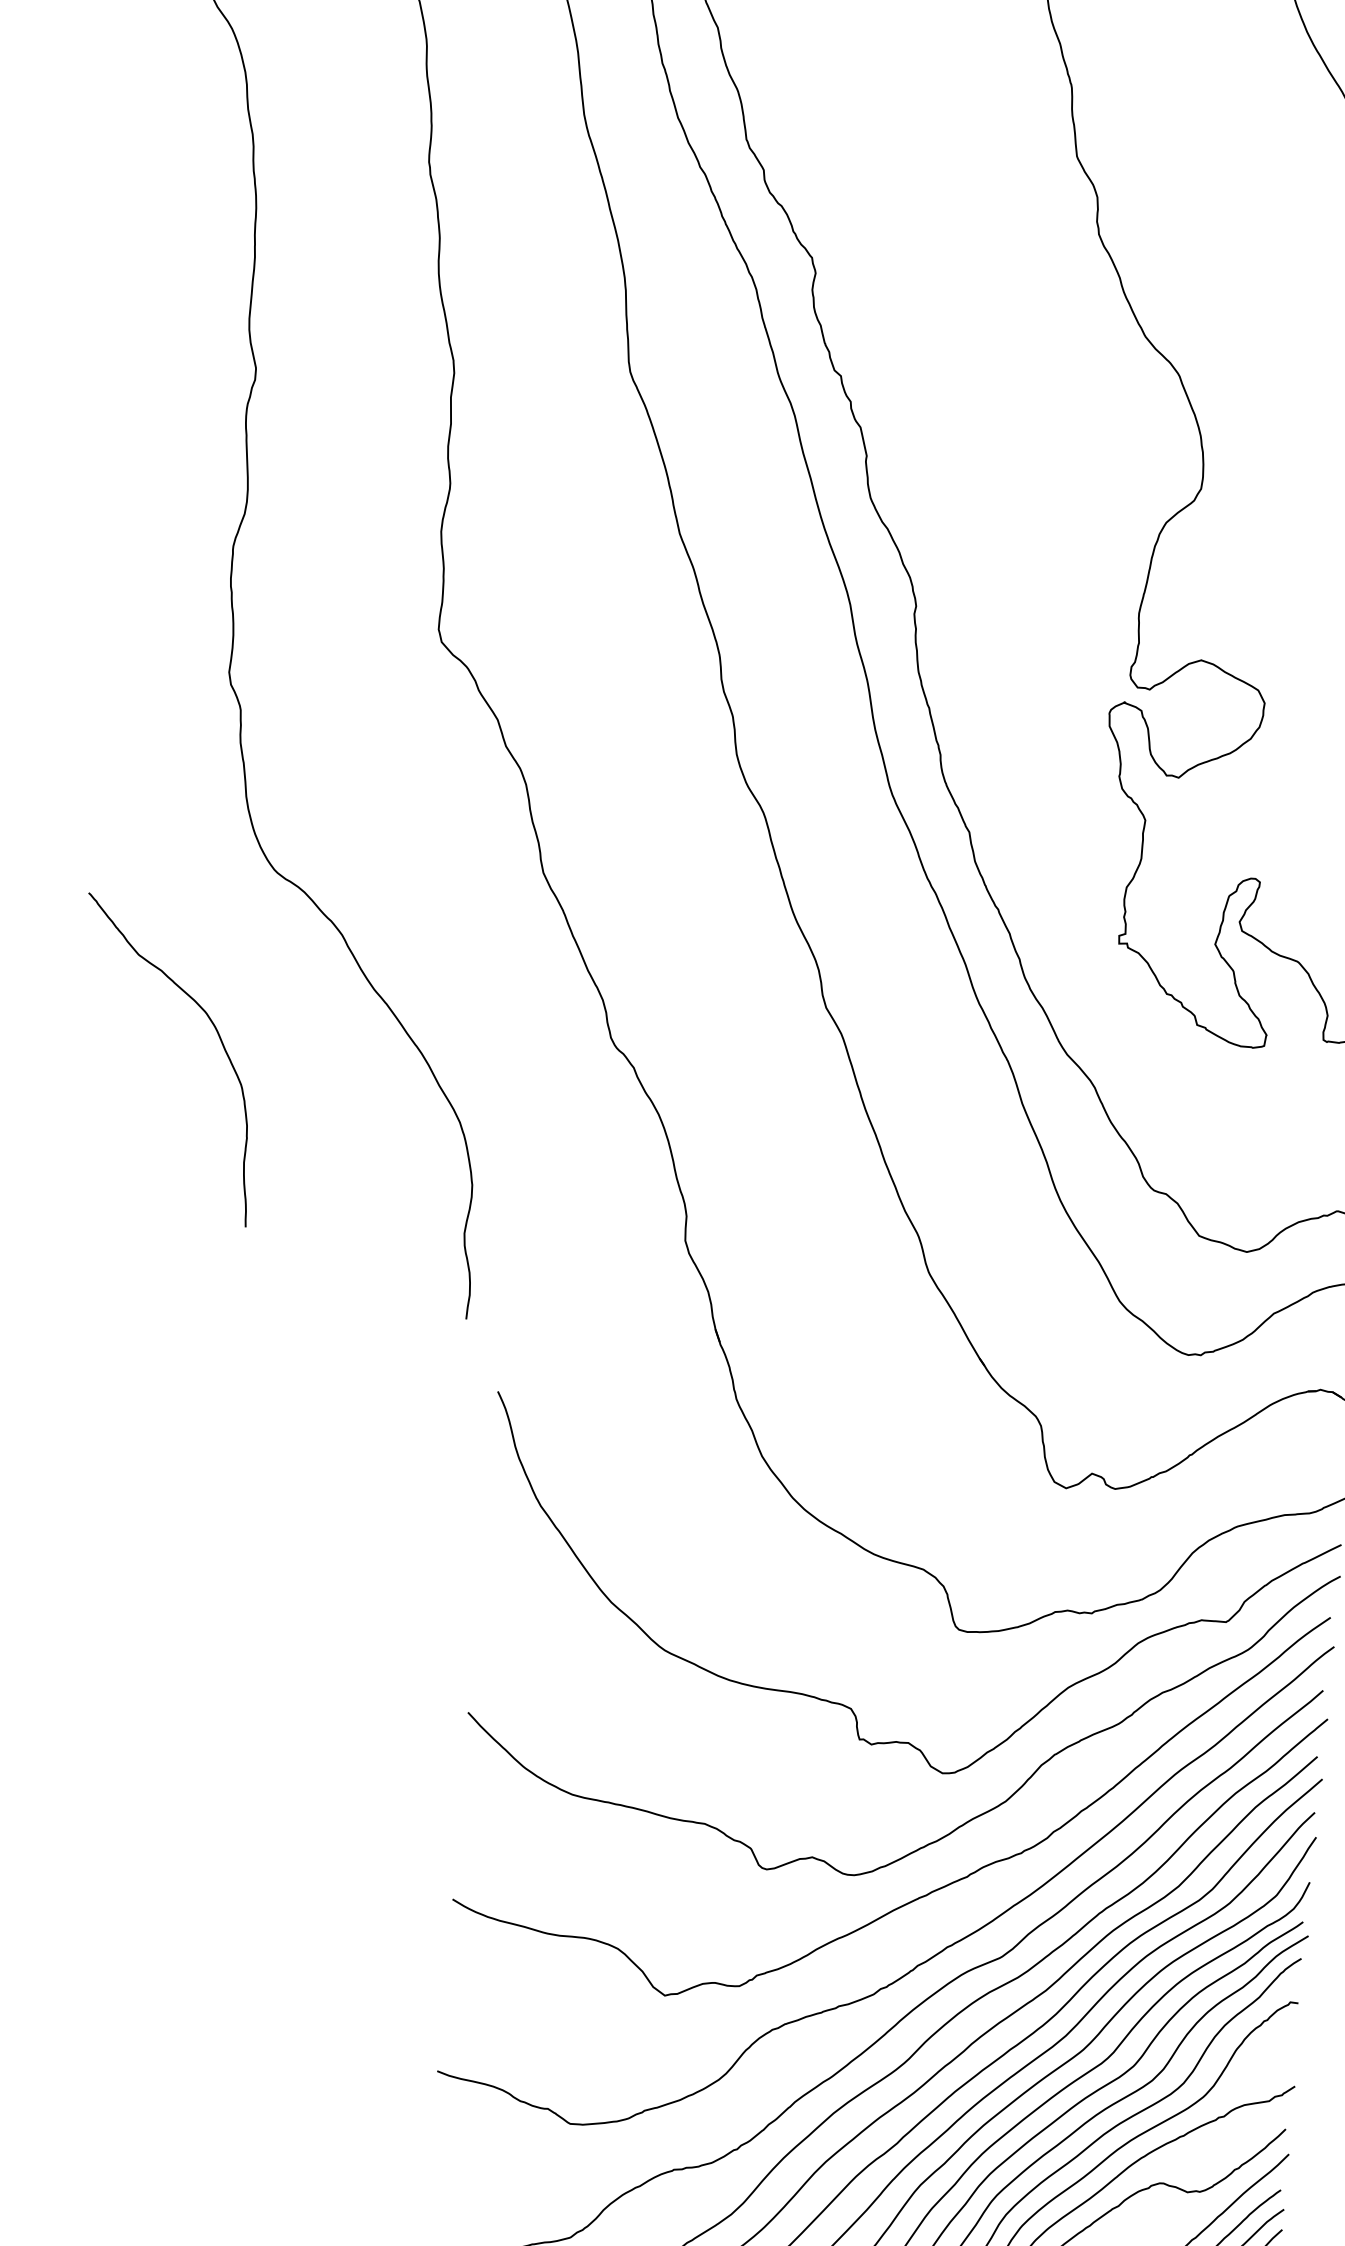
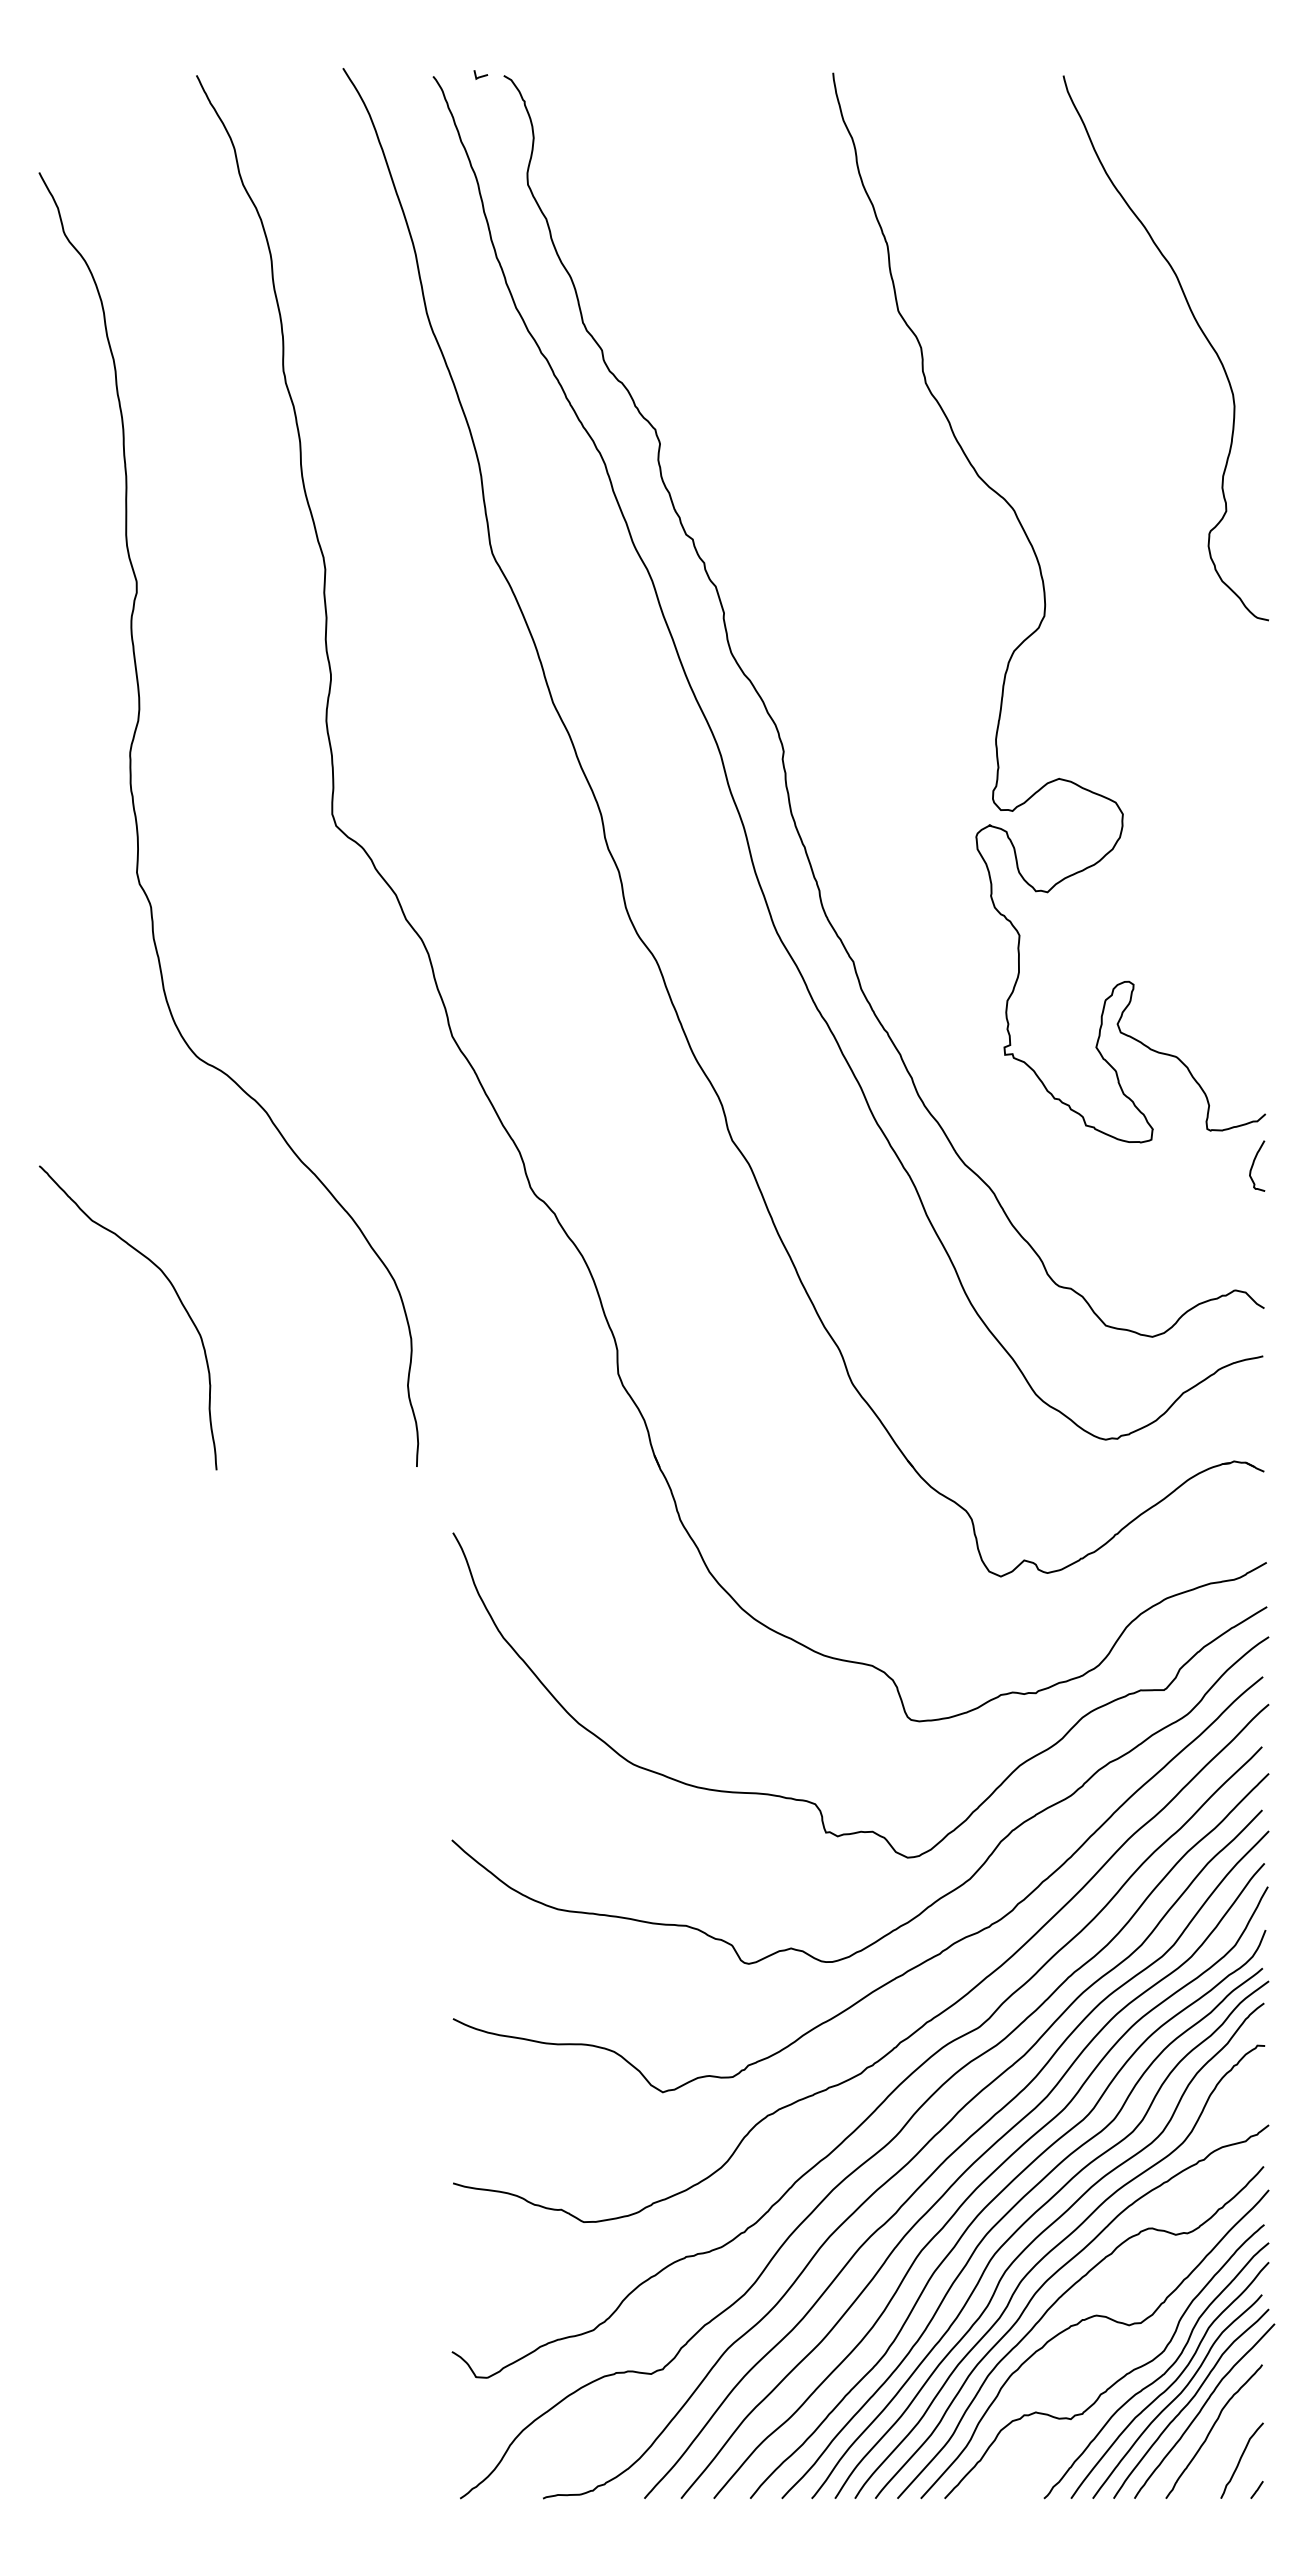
curve: (219, 1038) -> (175, 1293), moved

